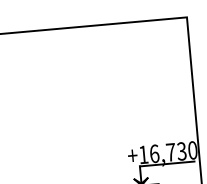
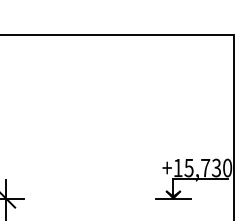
text: (153, 153) -> (188, 167), +16,730 -> +15,730

